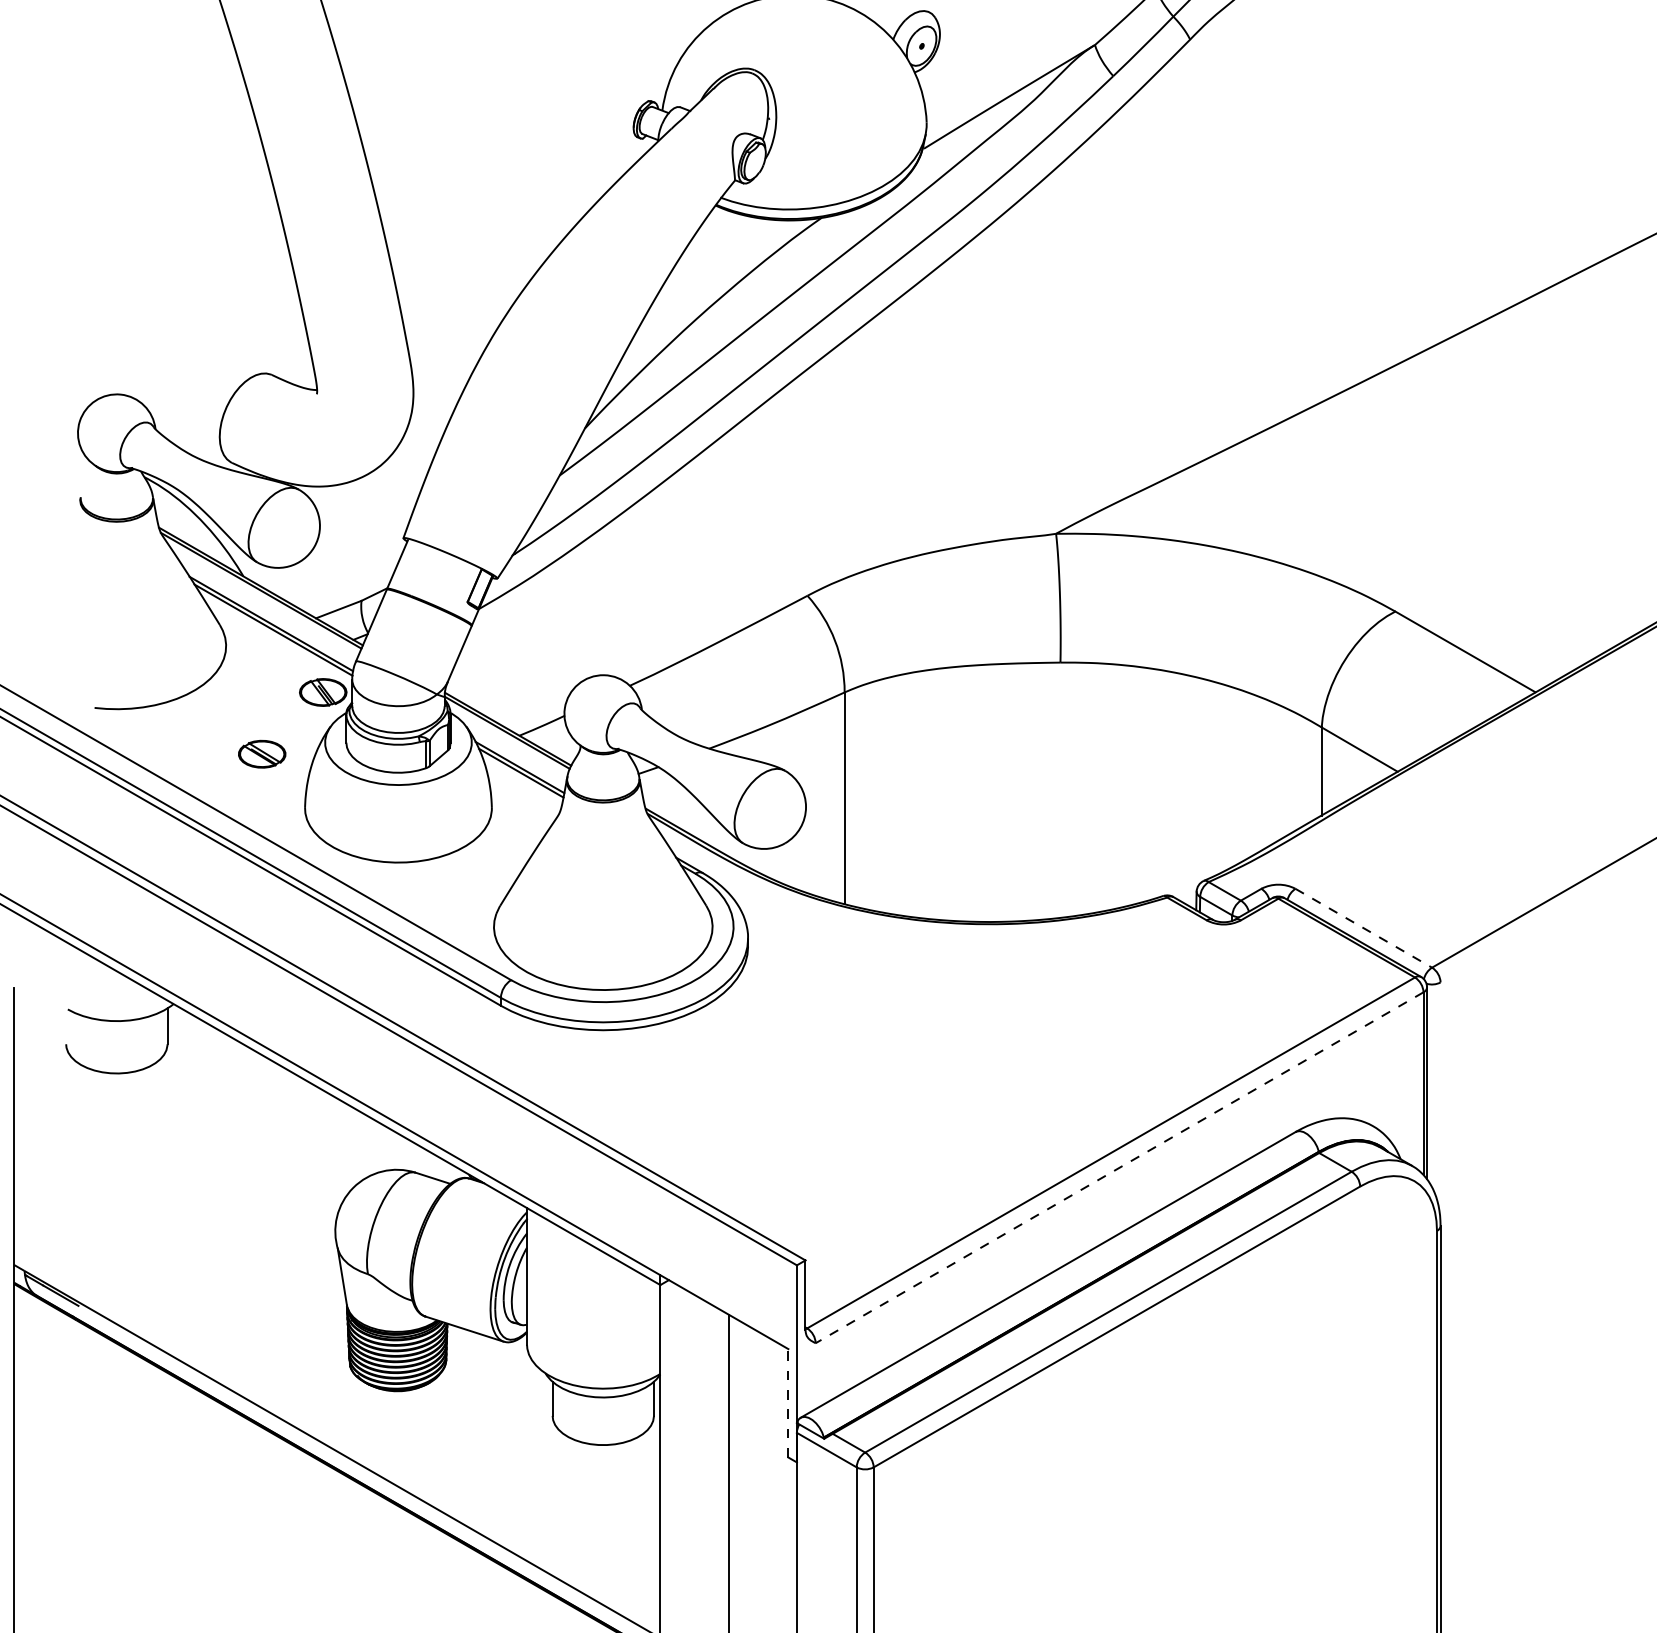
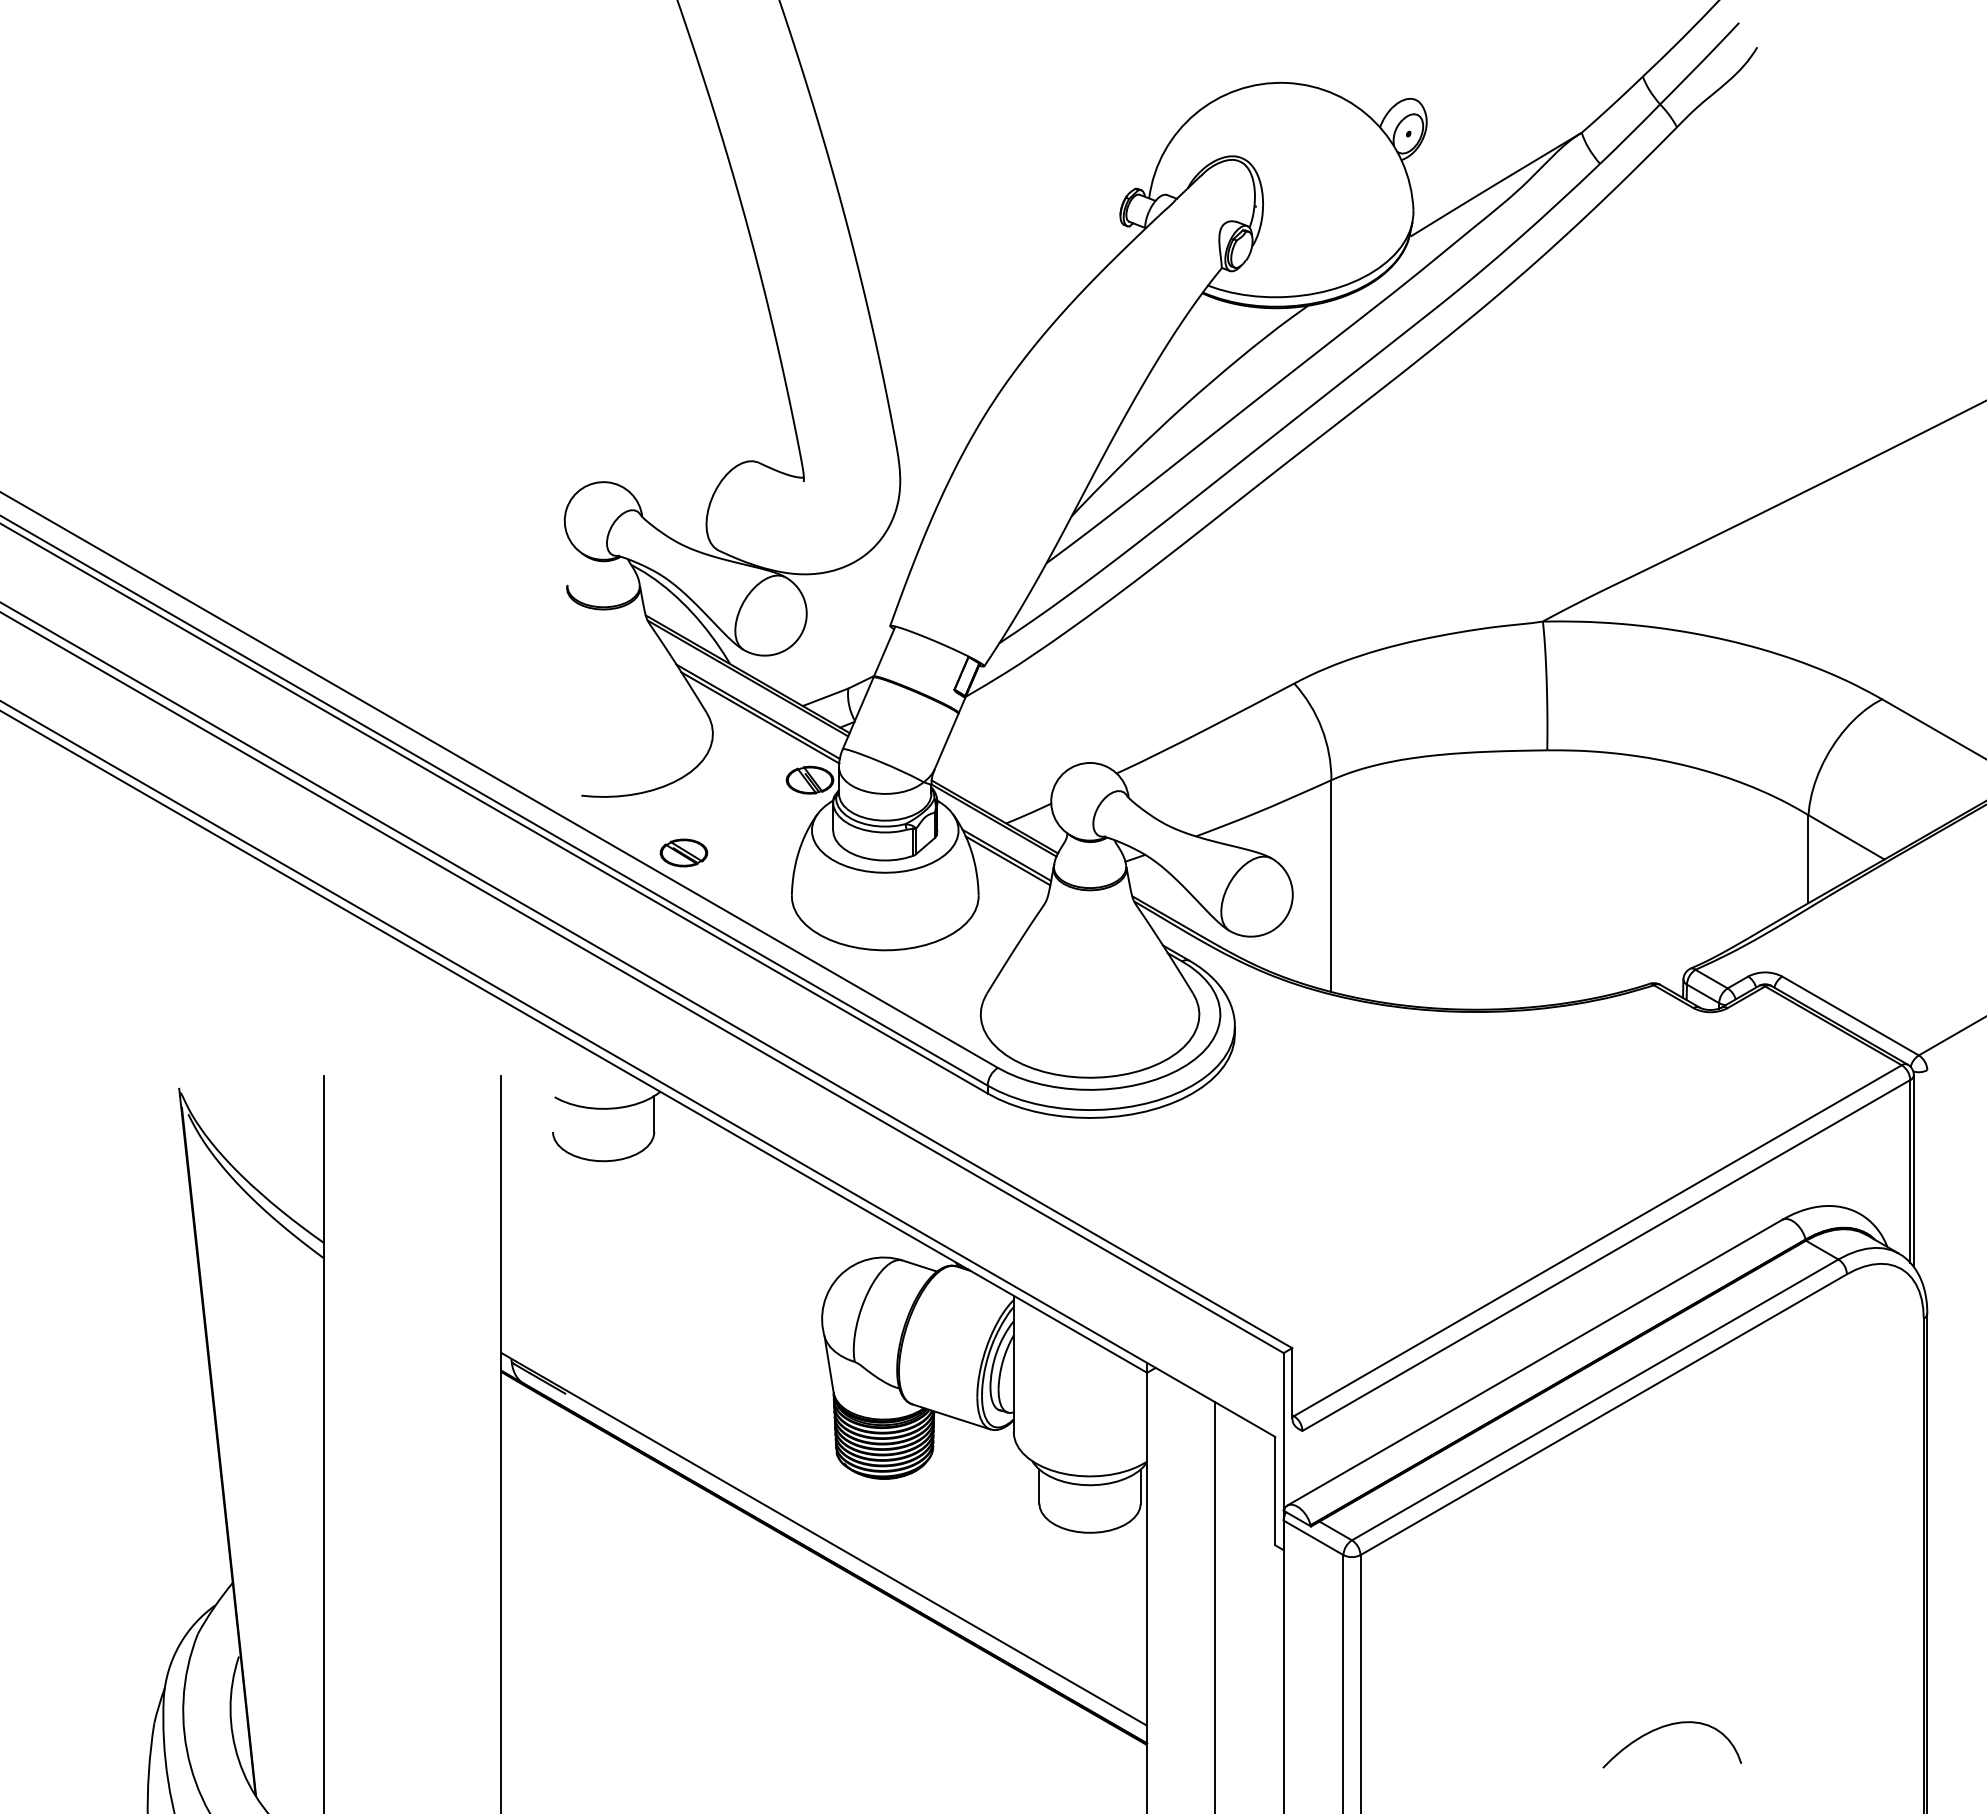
part: (261, 753) -> (683, 852), moved
line: (1363, 928) -> (1850, 1016), dashed -> solid
line: (1119, 1167) -> (1606, 1255), dashed -> solid
line: (788, 1402) -> (1275, 1490), dashed -> solid

